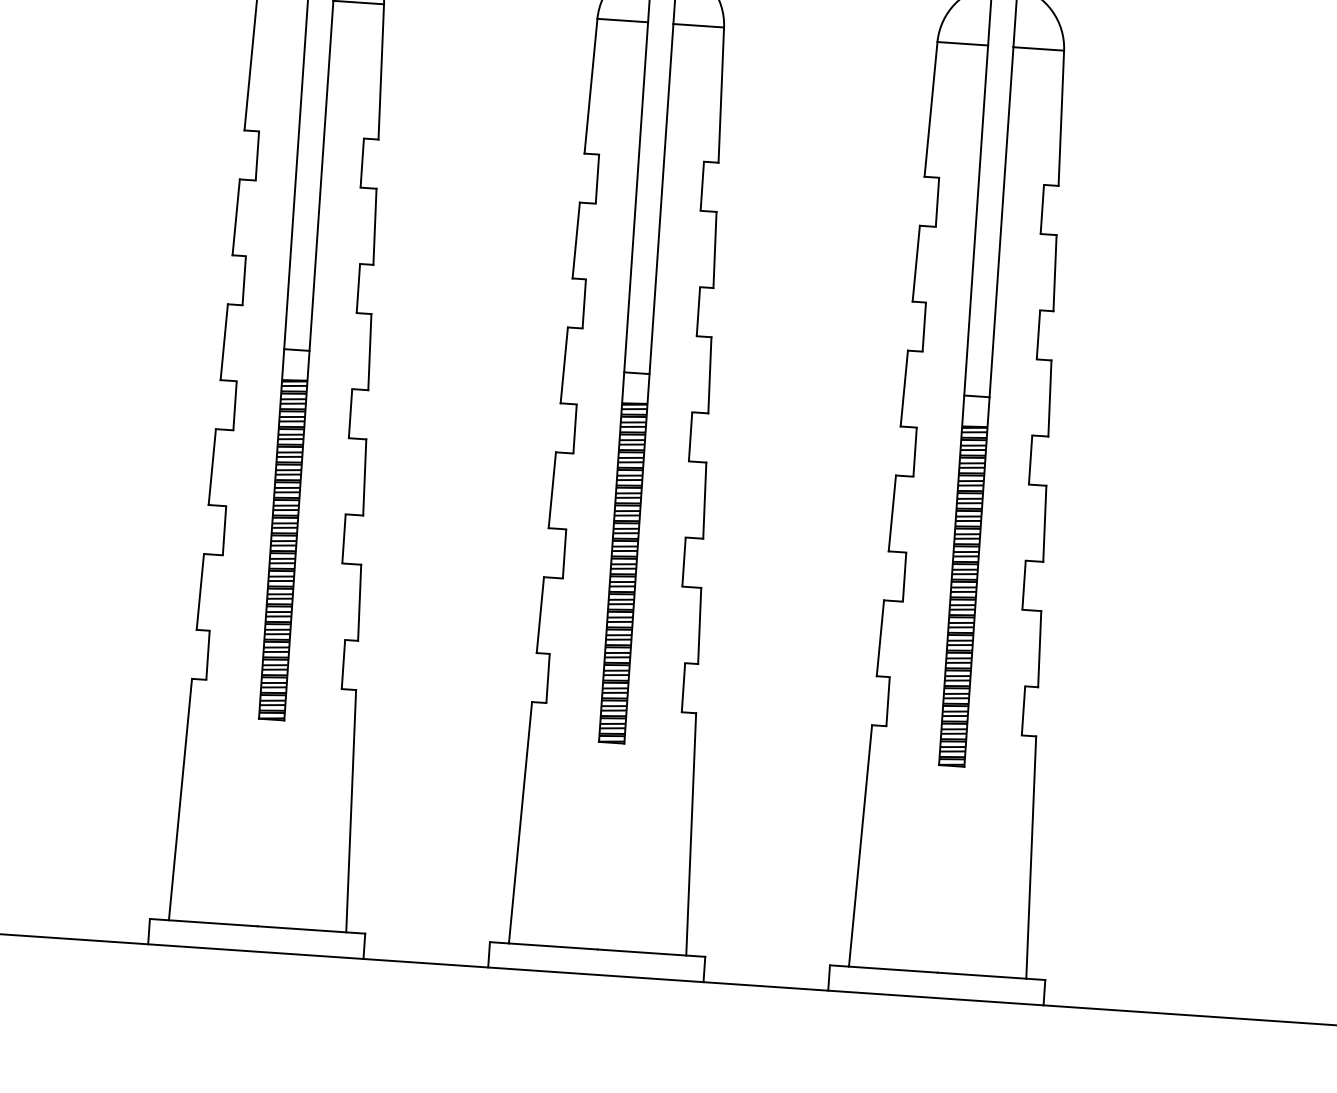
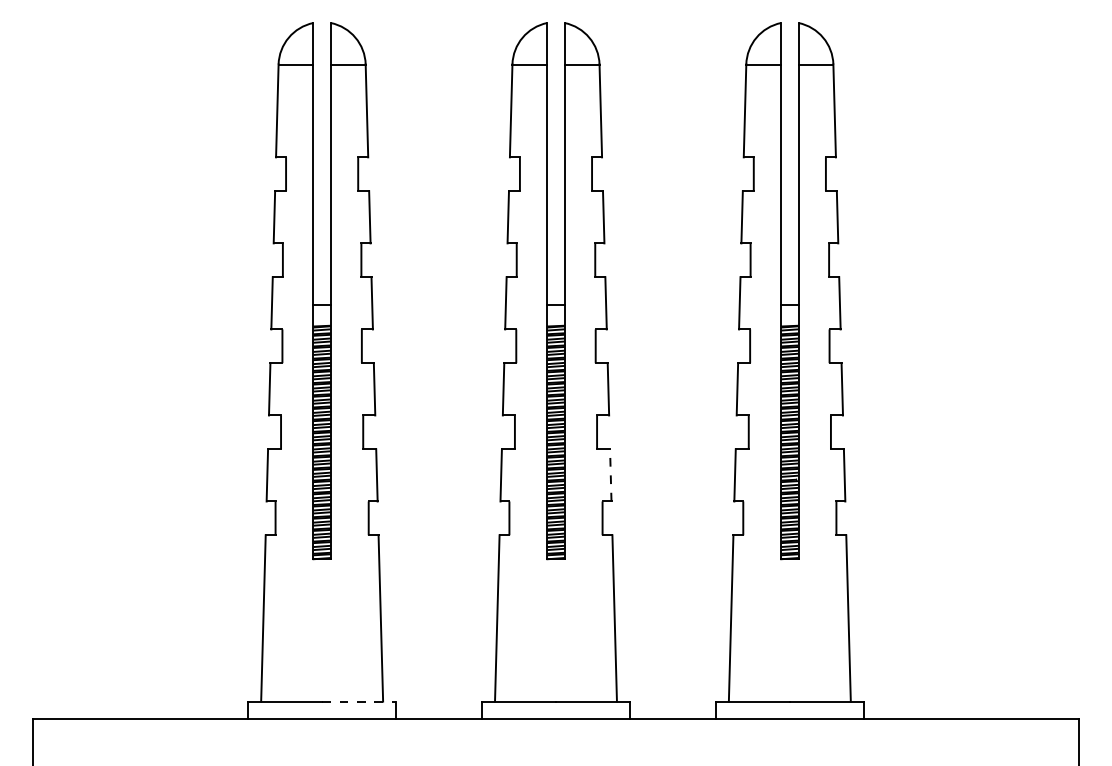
line: (699, 624) -> (610, 474), solid -> dashed
line: (311, 929) -> (359, 701), solid -> dashed

